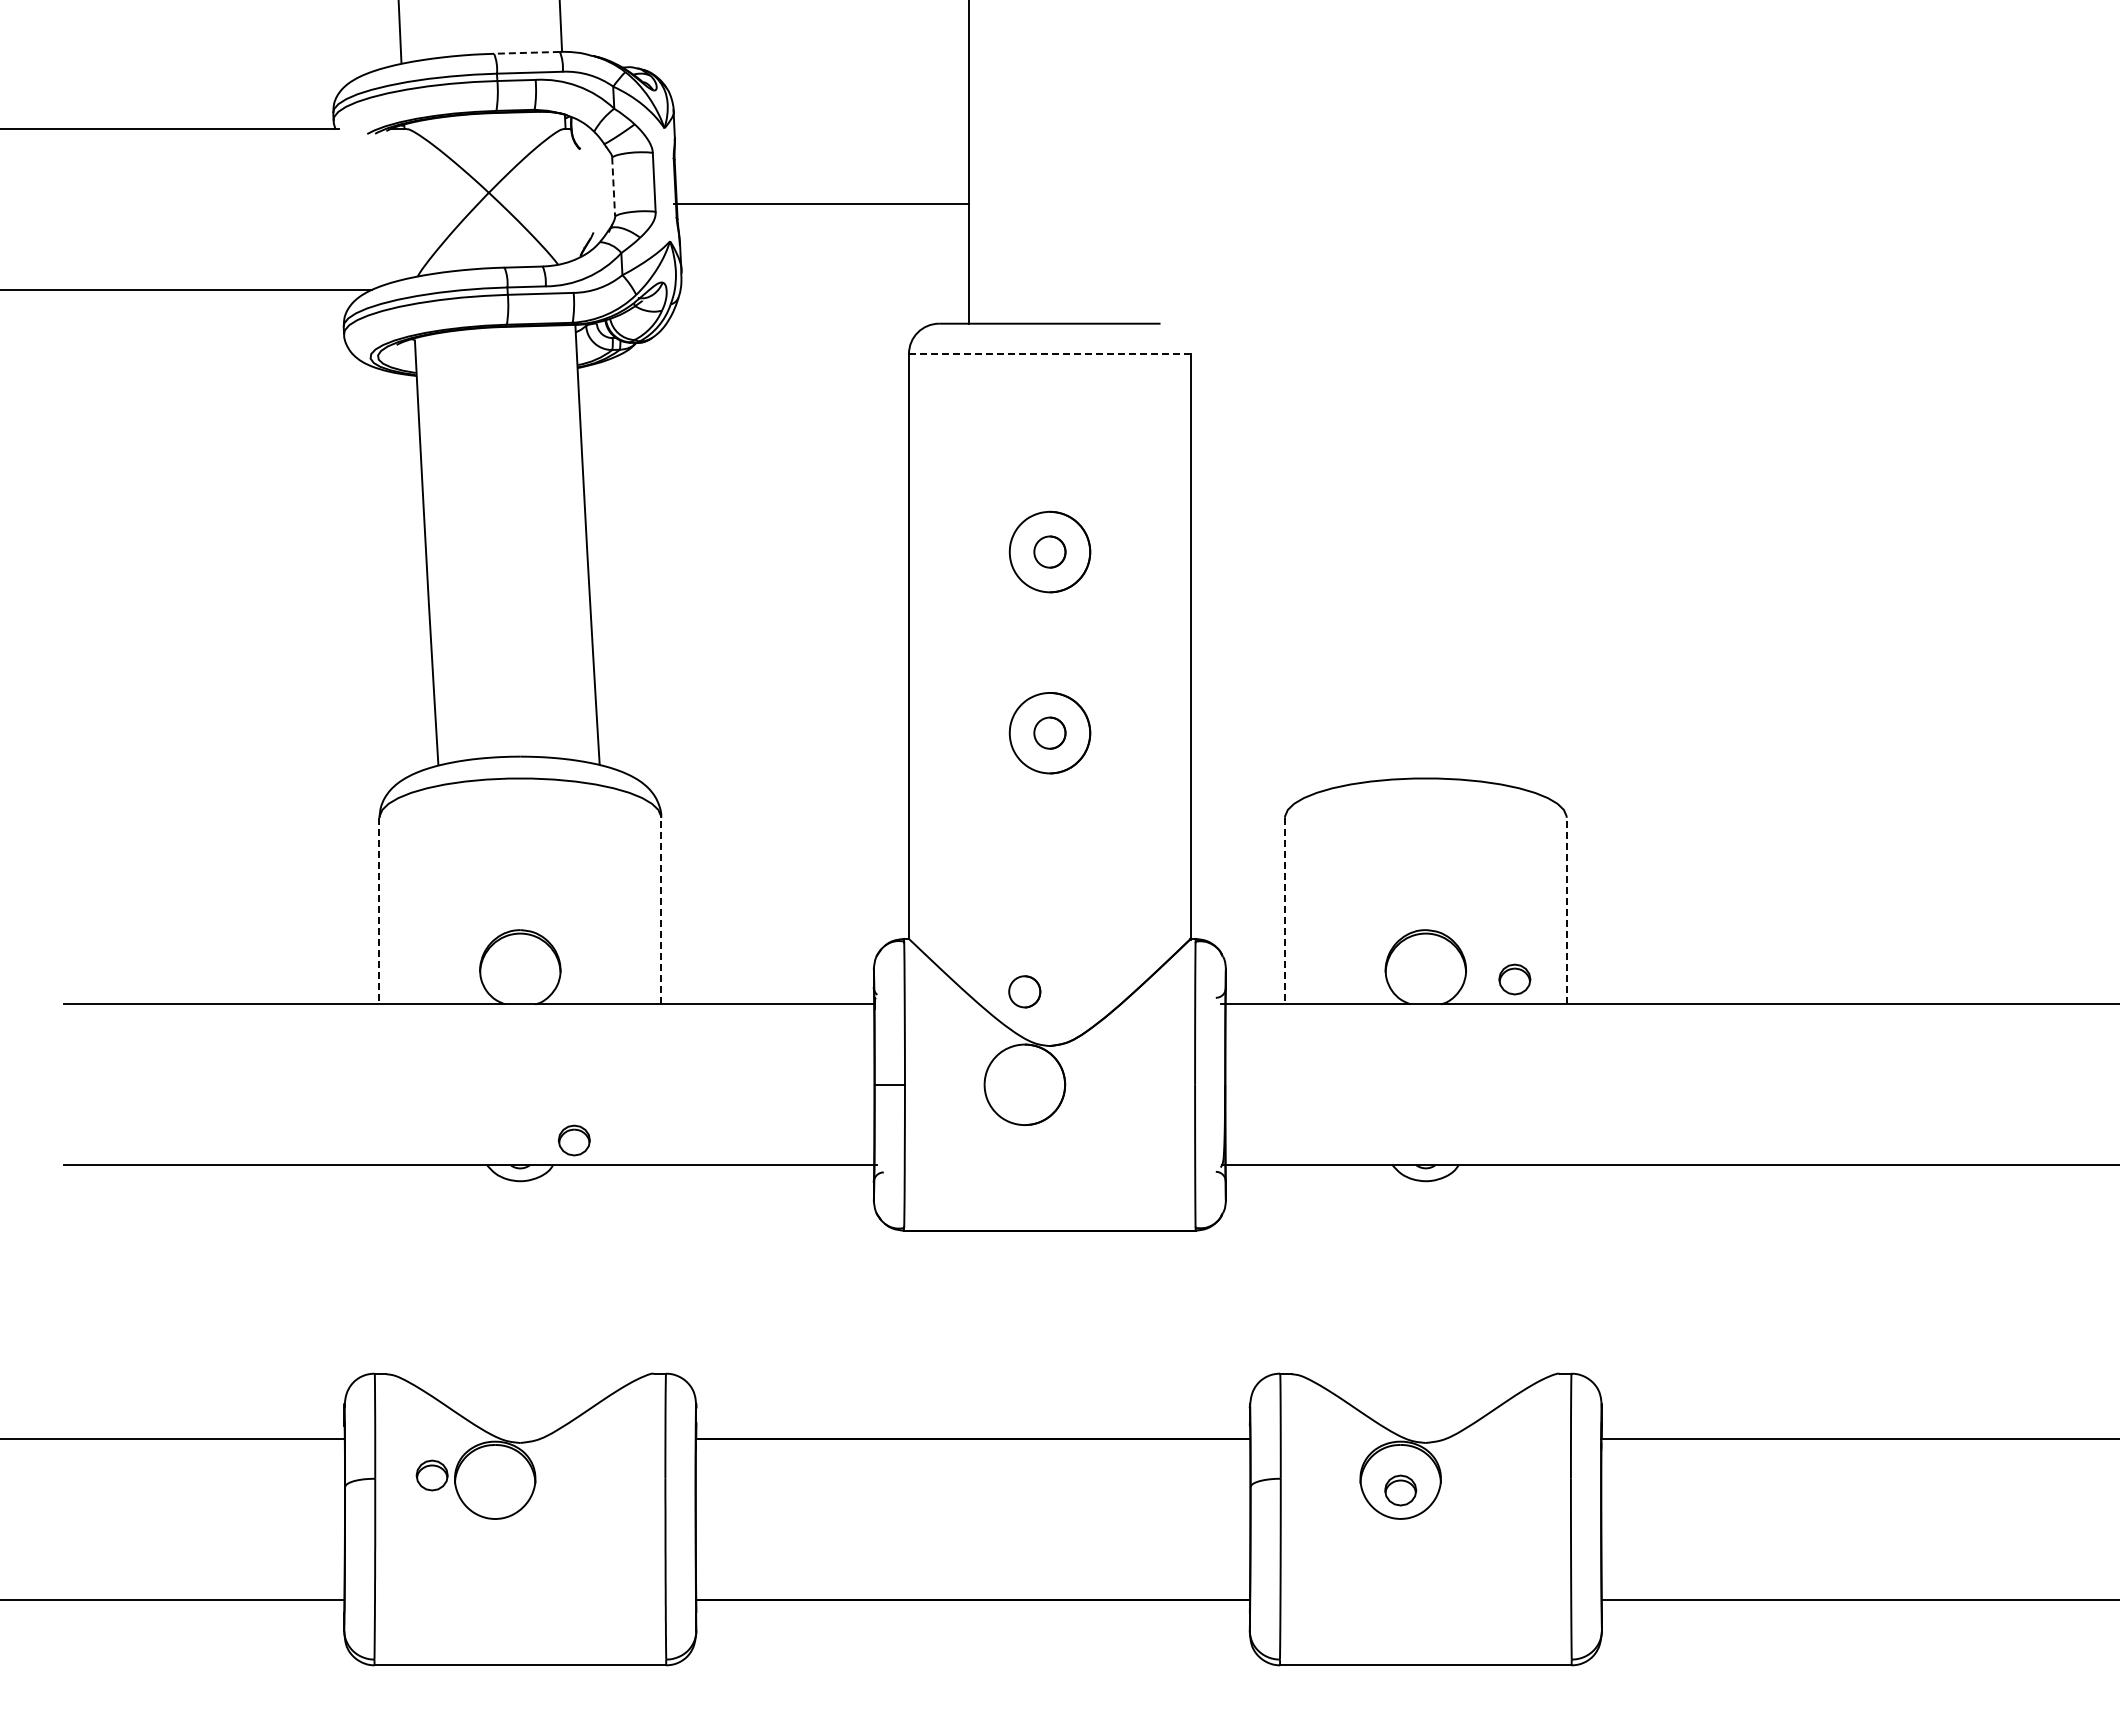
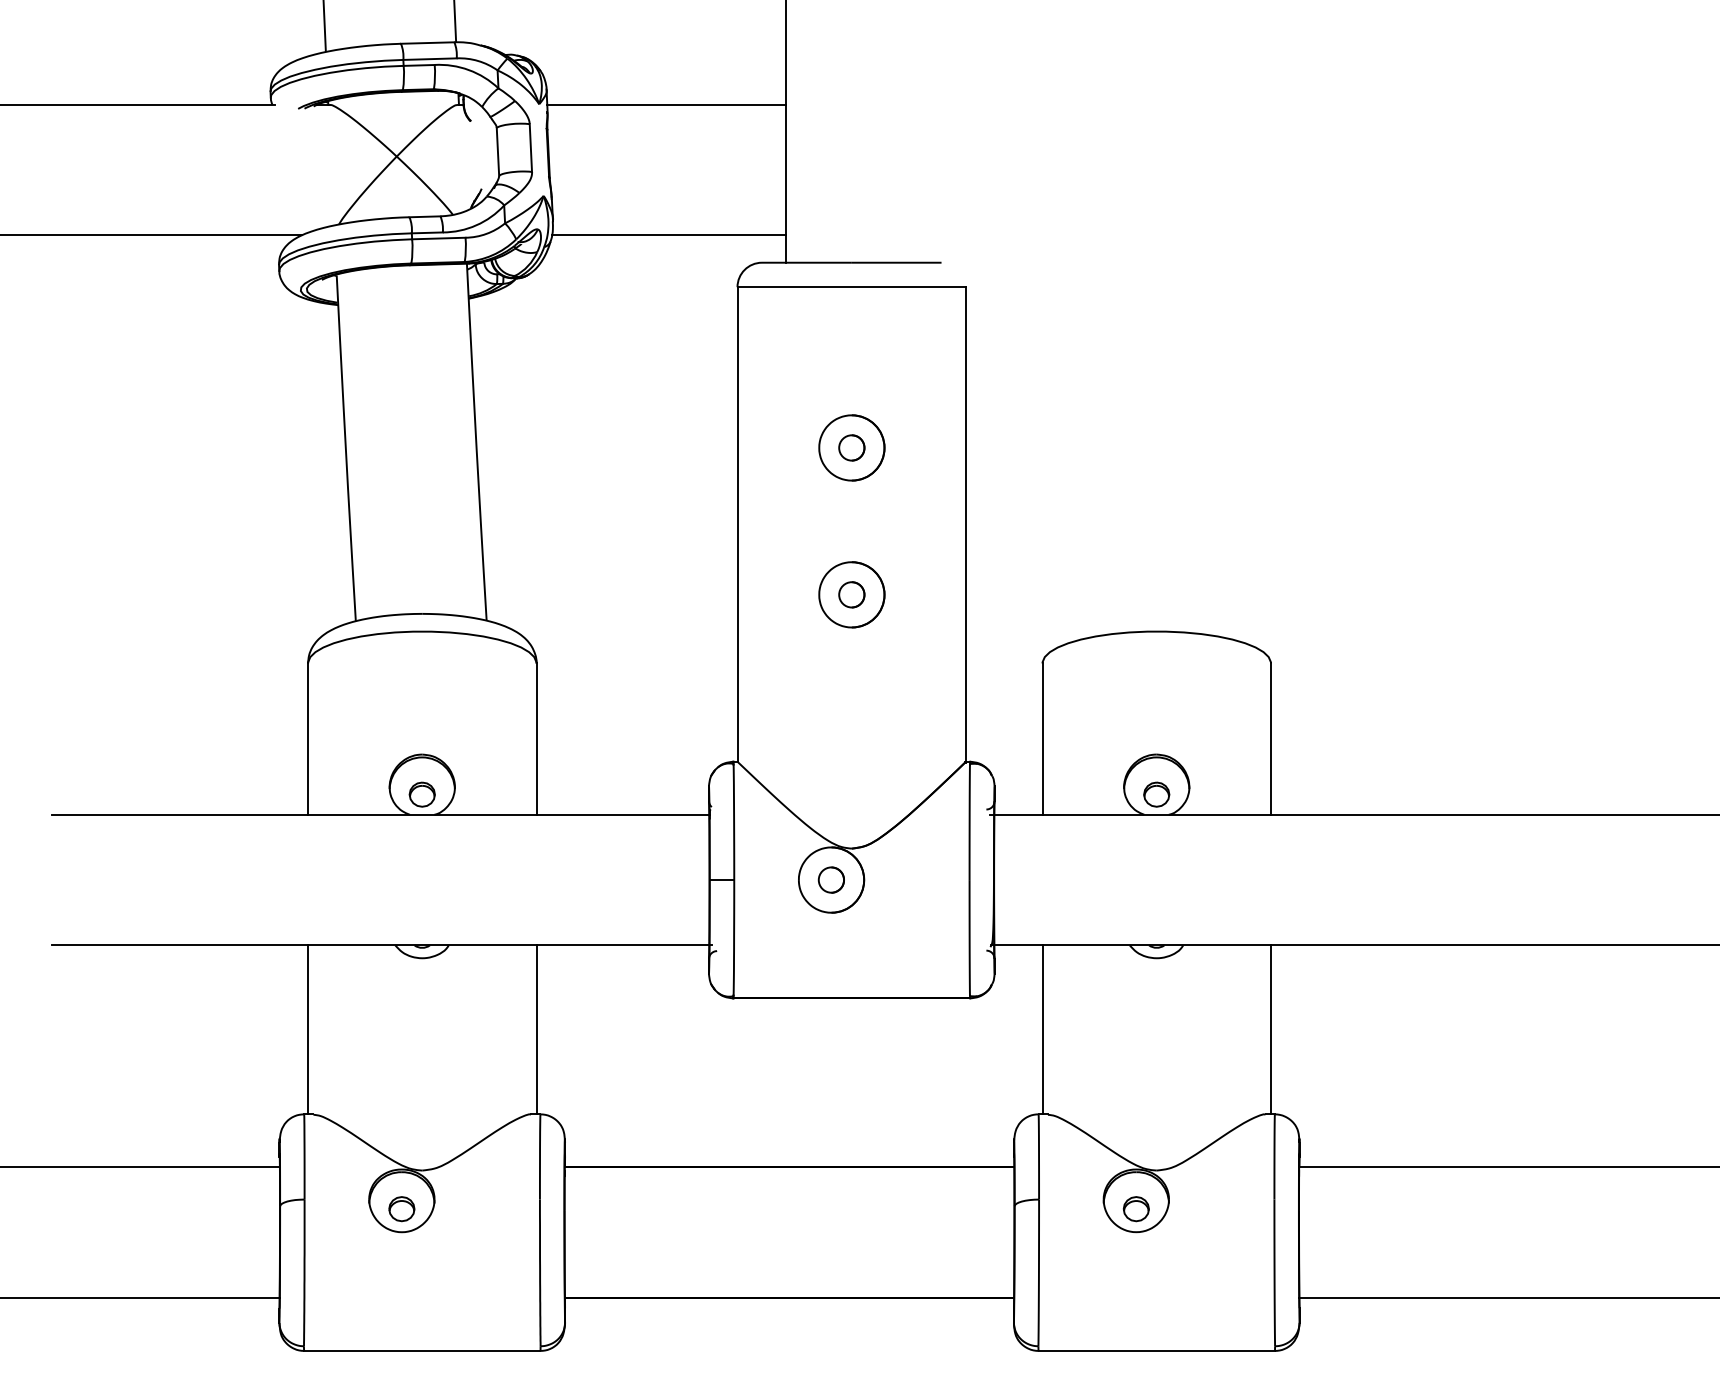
line: (526, 52) -> (427, 42), dashed -> solid
line: (613, 186) -> (497, 151), dashed -> solid
line: (821, 204) -> (666, 105), moved
line: (824, 290) -> (668, 235), added
line: (1049, 353) -> (851, 286), dashed -> solid
line: (661, 910) -> (536, 738), dashed -> solid
line: (1566, 910) -> (1270, 738), dashed -> solid
line: (379, 911) -> (308, 739), dashed -> solid
line: (1285, 911) -> (1042, 739), dashed -> solid
part: (1514, 979) -> (1156, 794), moved
circle: (1024, 991) -> (831, 879), moved
part: (573, 1140) -> (421, 794), moved
line: (379, 1269) -> (308, 1029), added
line: (661, 1269) -> (536, 1029), added
line: (1285, 1269) -> (1042, 1029), added
line: (1566, 1269) -> (1270, 1029), added
part: (431, 1475) -> (401, 1209), moved

